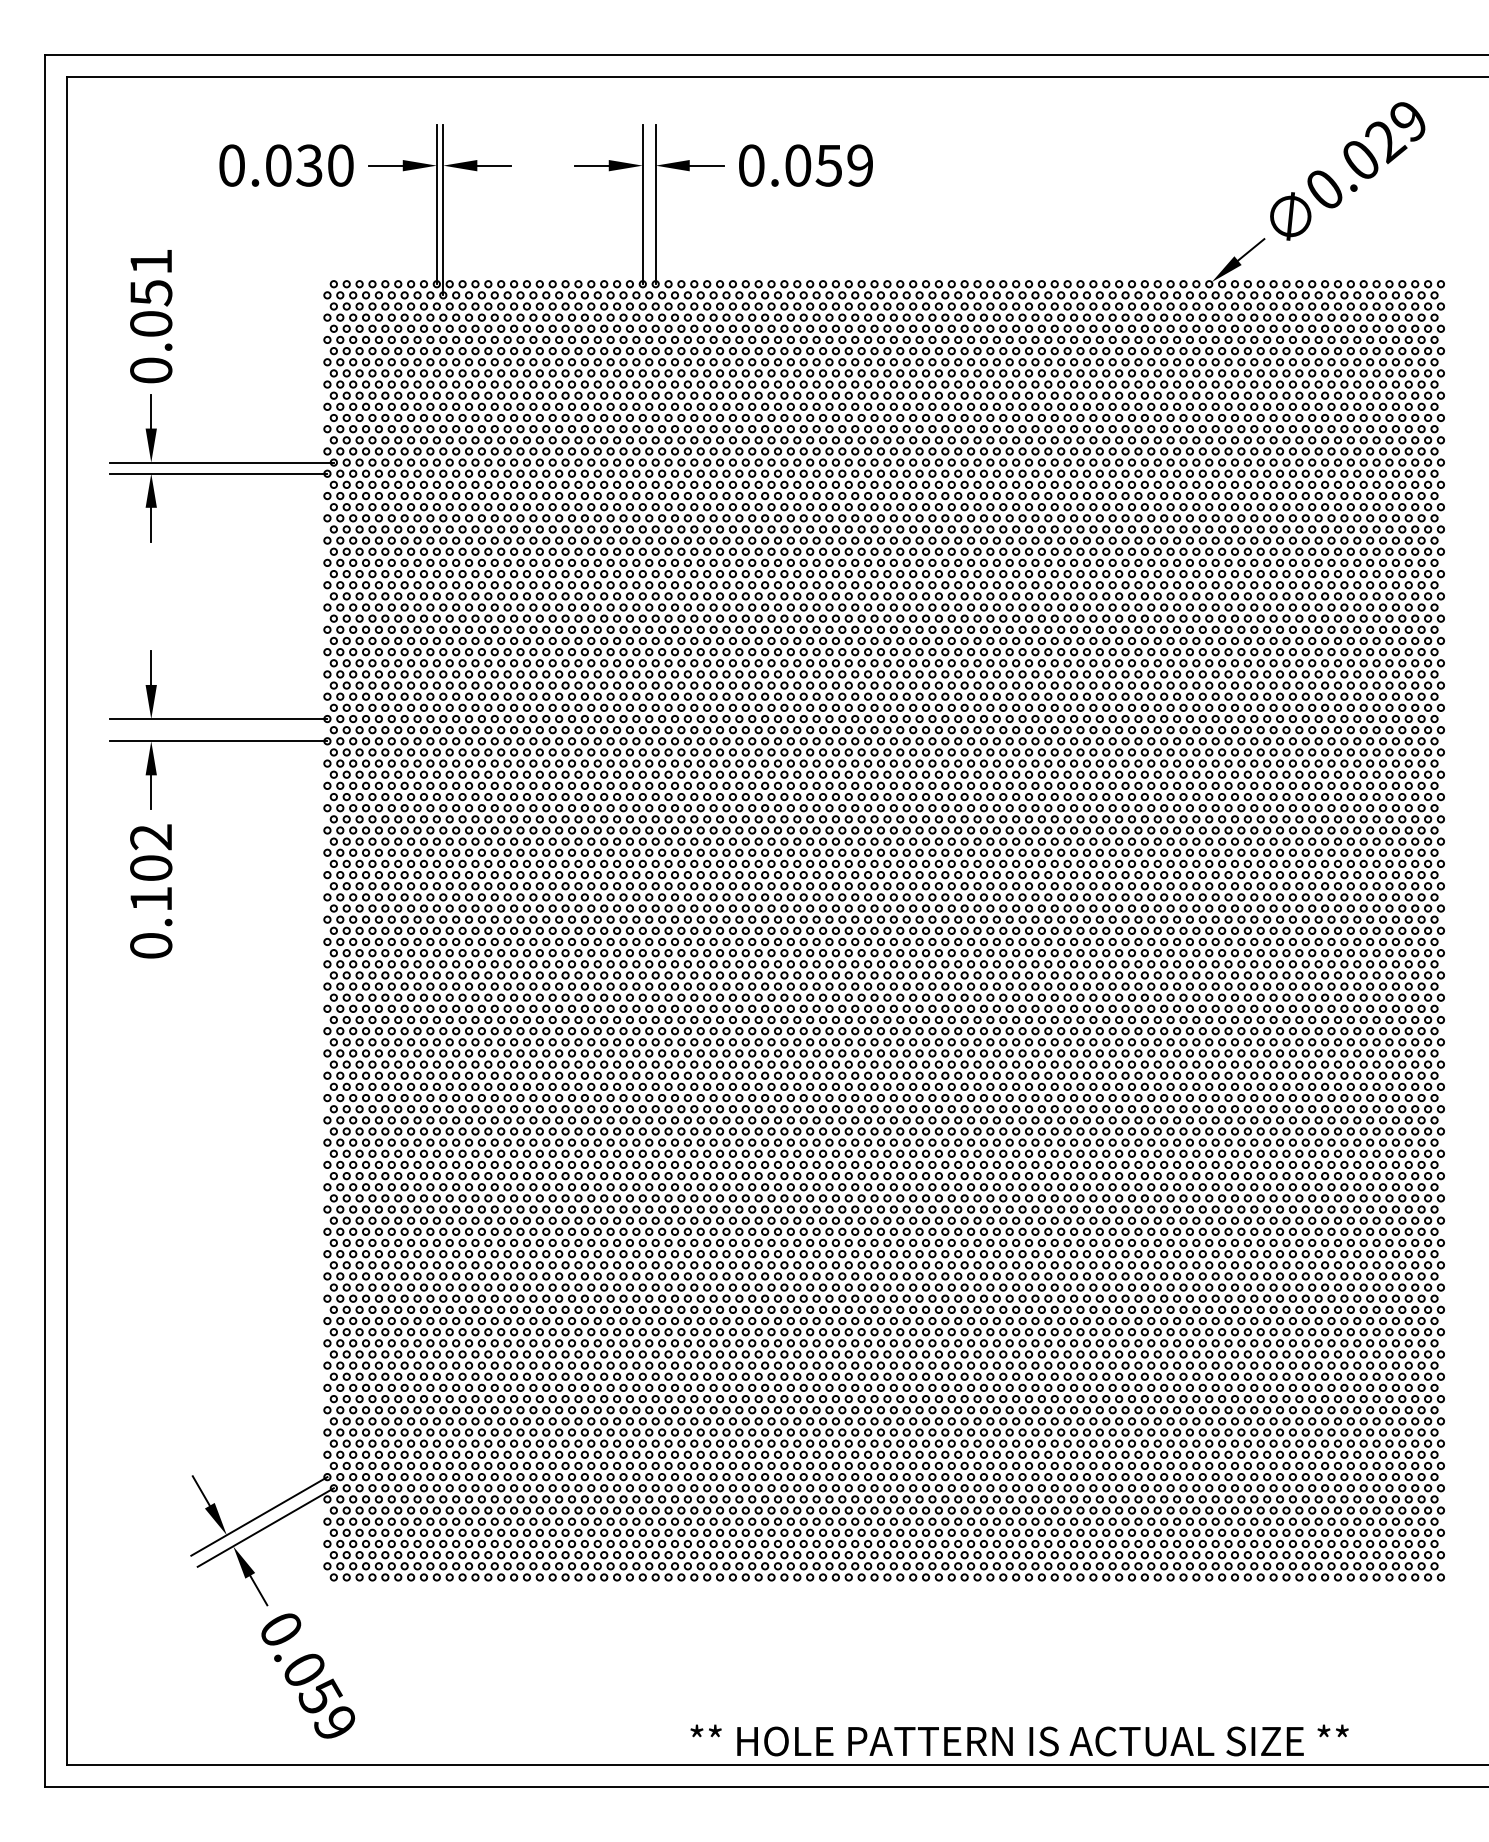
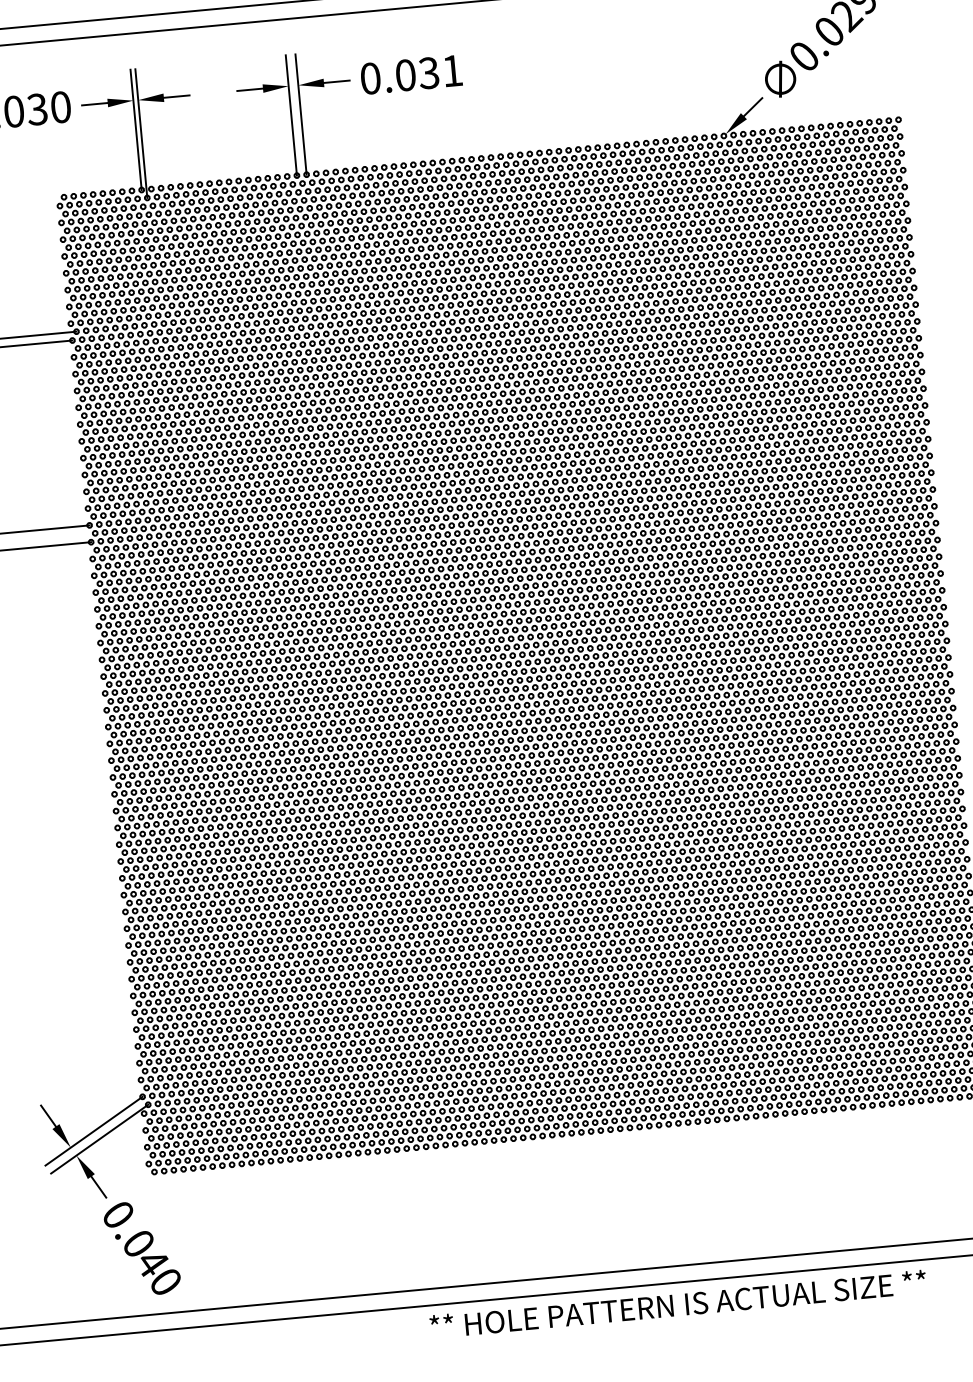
text: (843, 165) -> (439, 72), 0.059 -> 0.031
text: (326, 1708) -> (158, 1271), 0.059 -> 0.040
text: (1019, 1740) -> (678, 1304), moved

